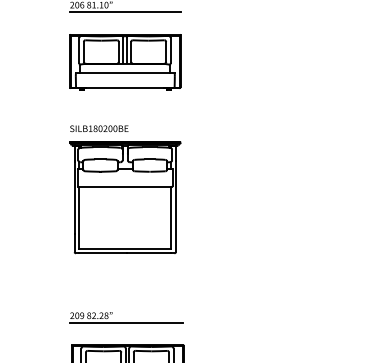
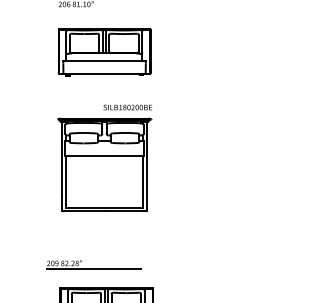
line: (125, 12) -> (104, 10), removed
text: (99, 128) -> (128, 107), moved
part: (126, 317) -> (93, 264), moved

